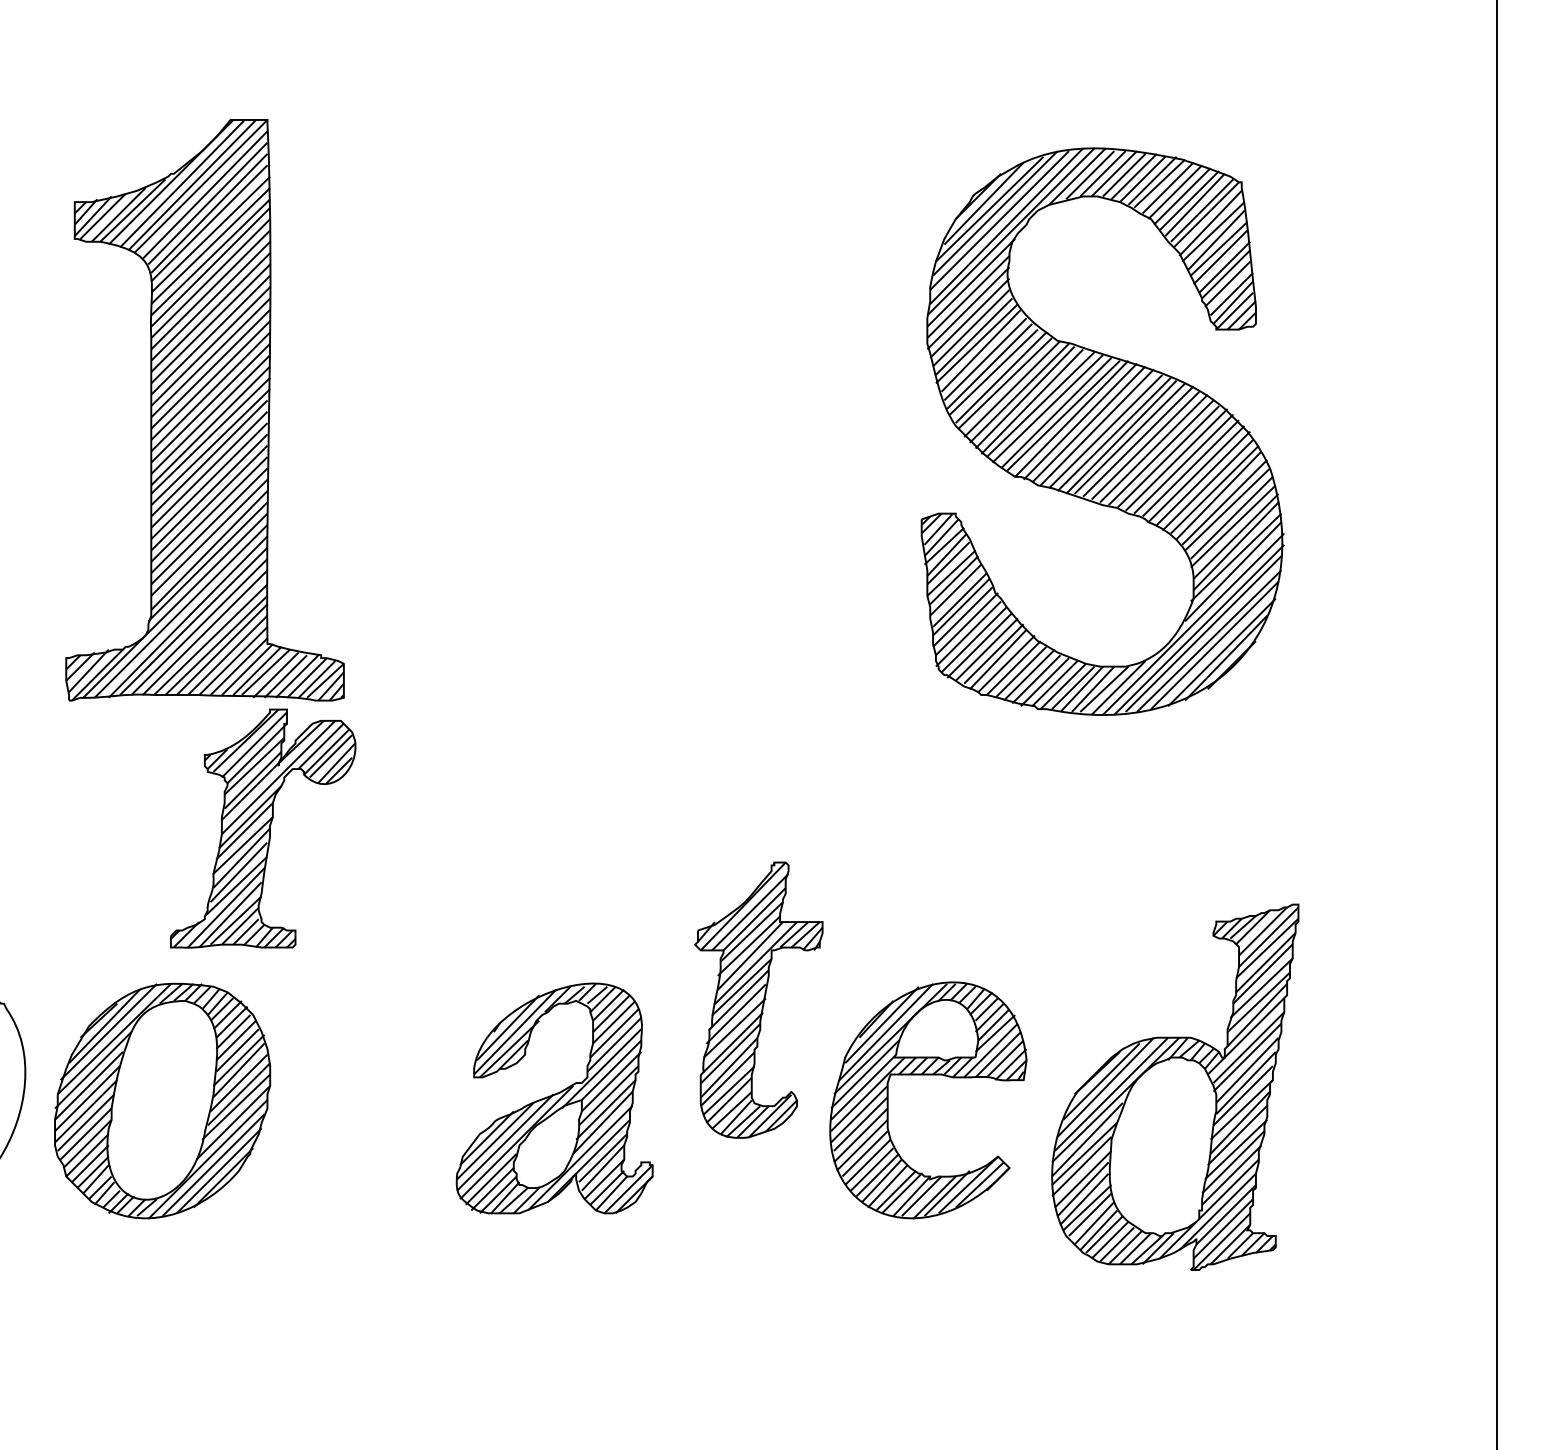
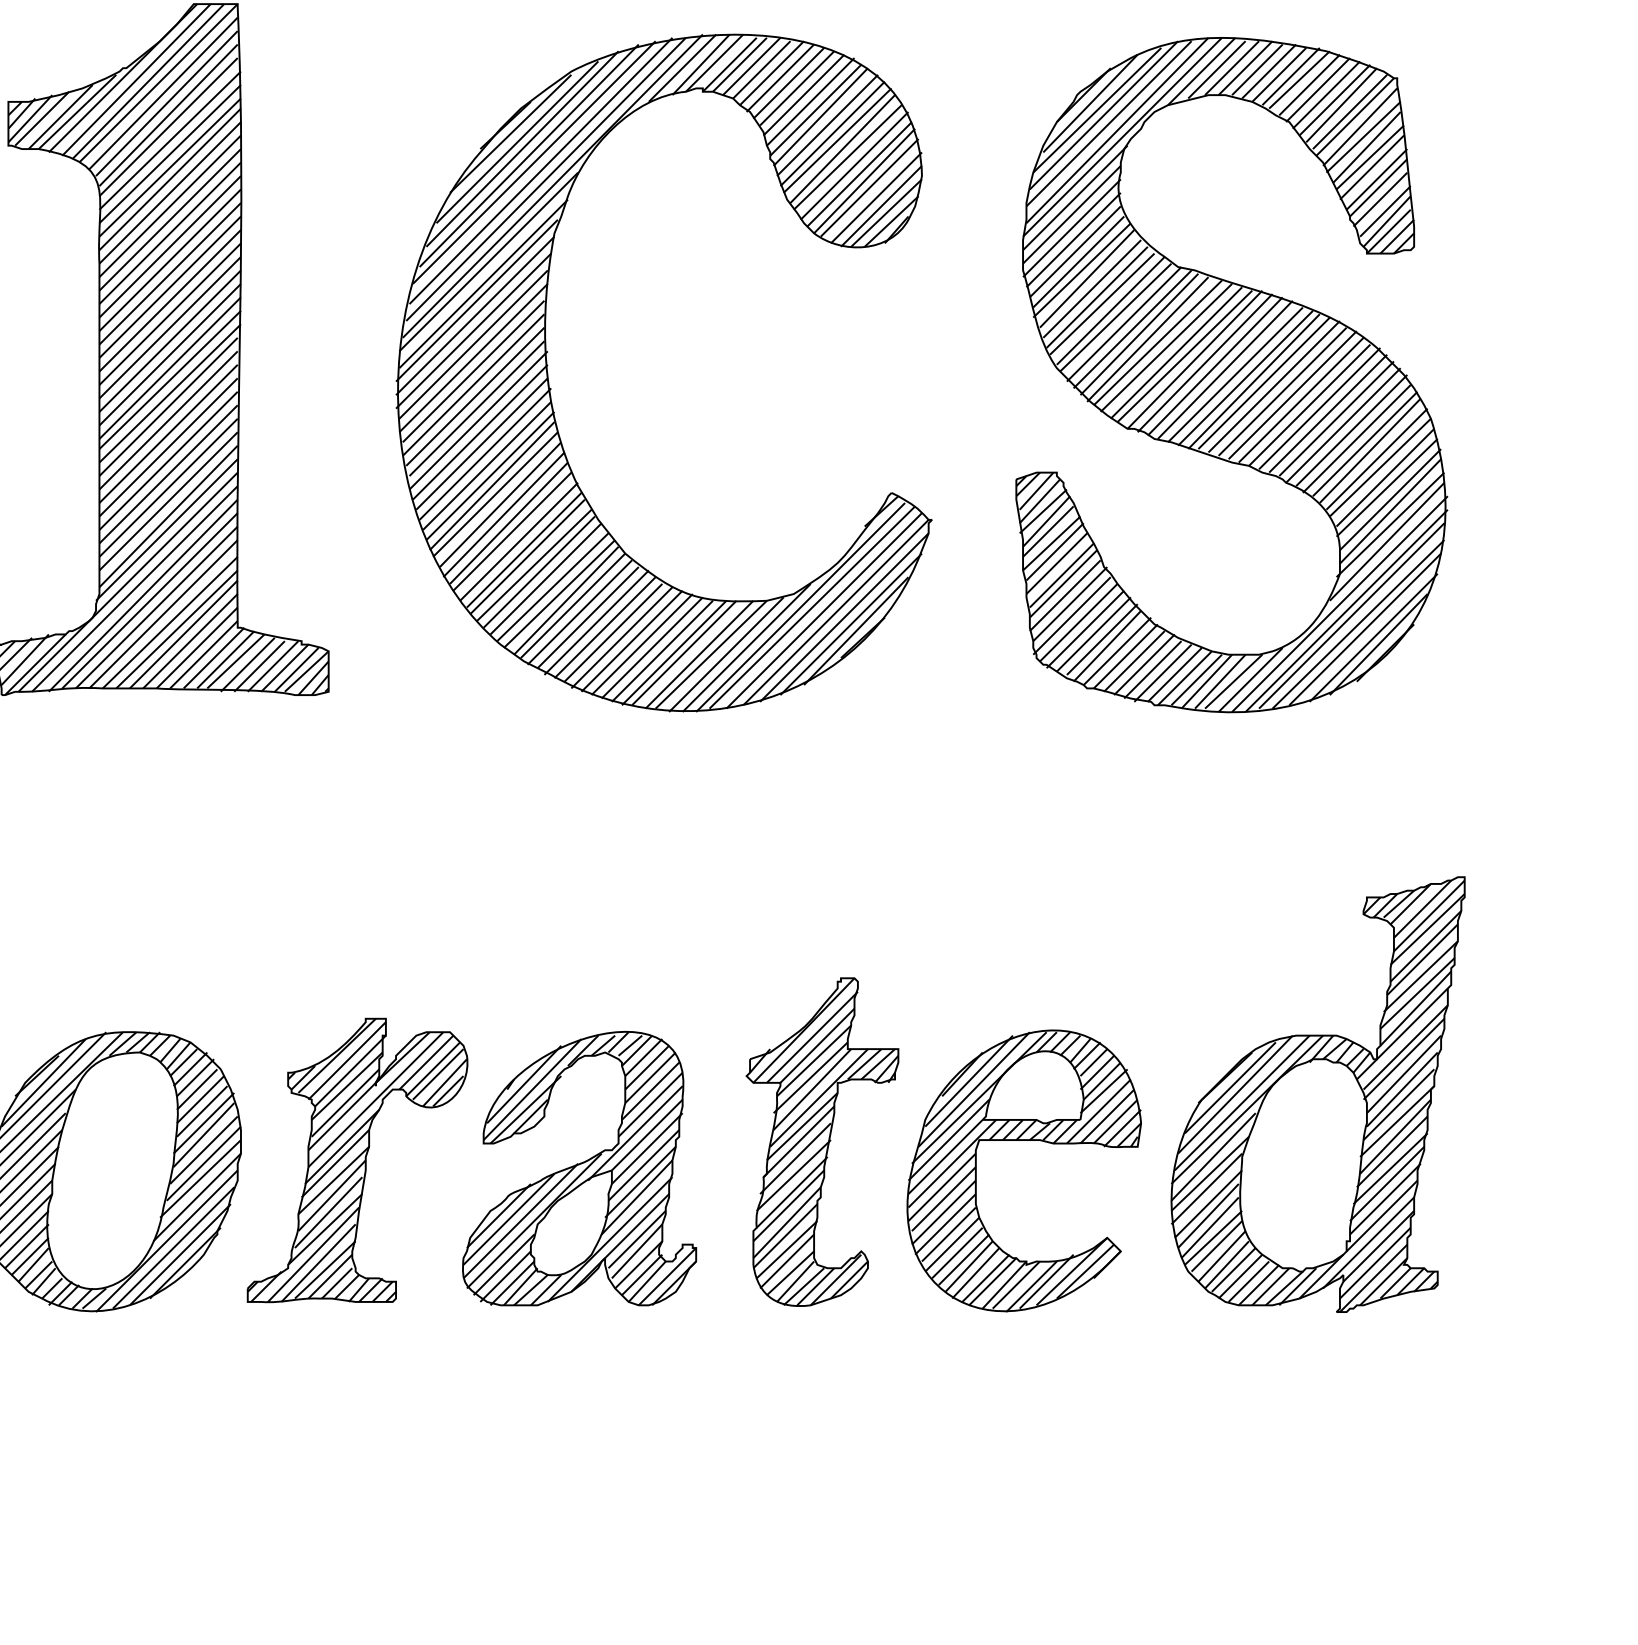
part: (531, 443) -> (551, 389), added
part: (263, 828) -> (357, 1160), moved
part: (758, 999) -> (822, 1141), moved
part: (1175, 1086) -> (1318, 1093), moved

